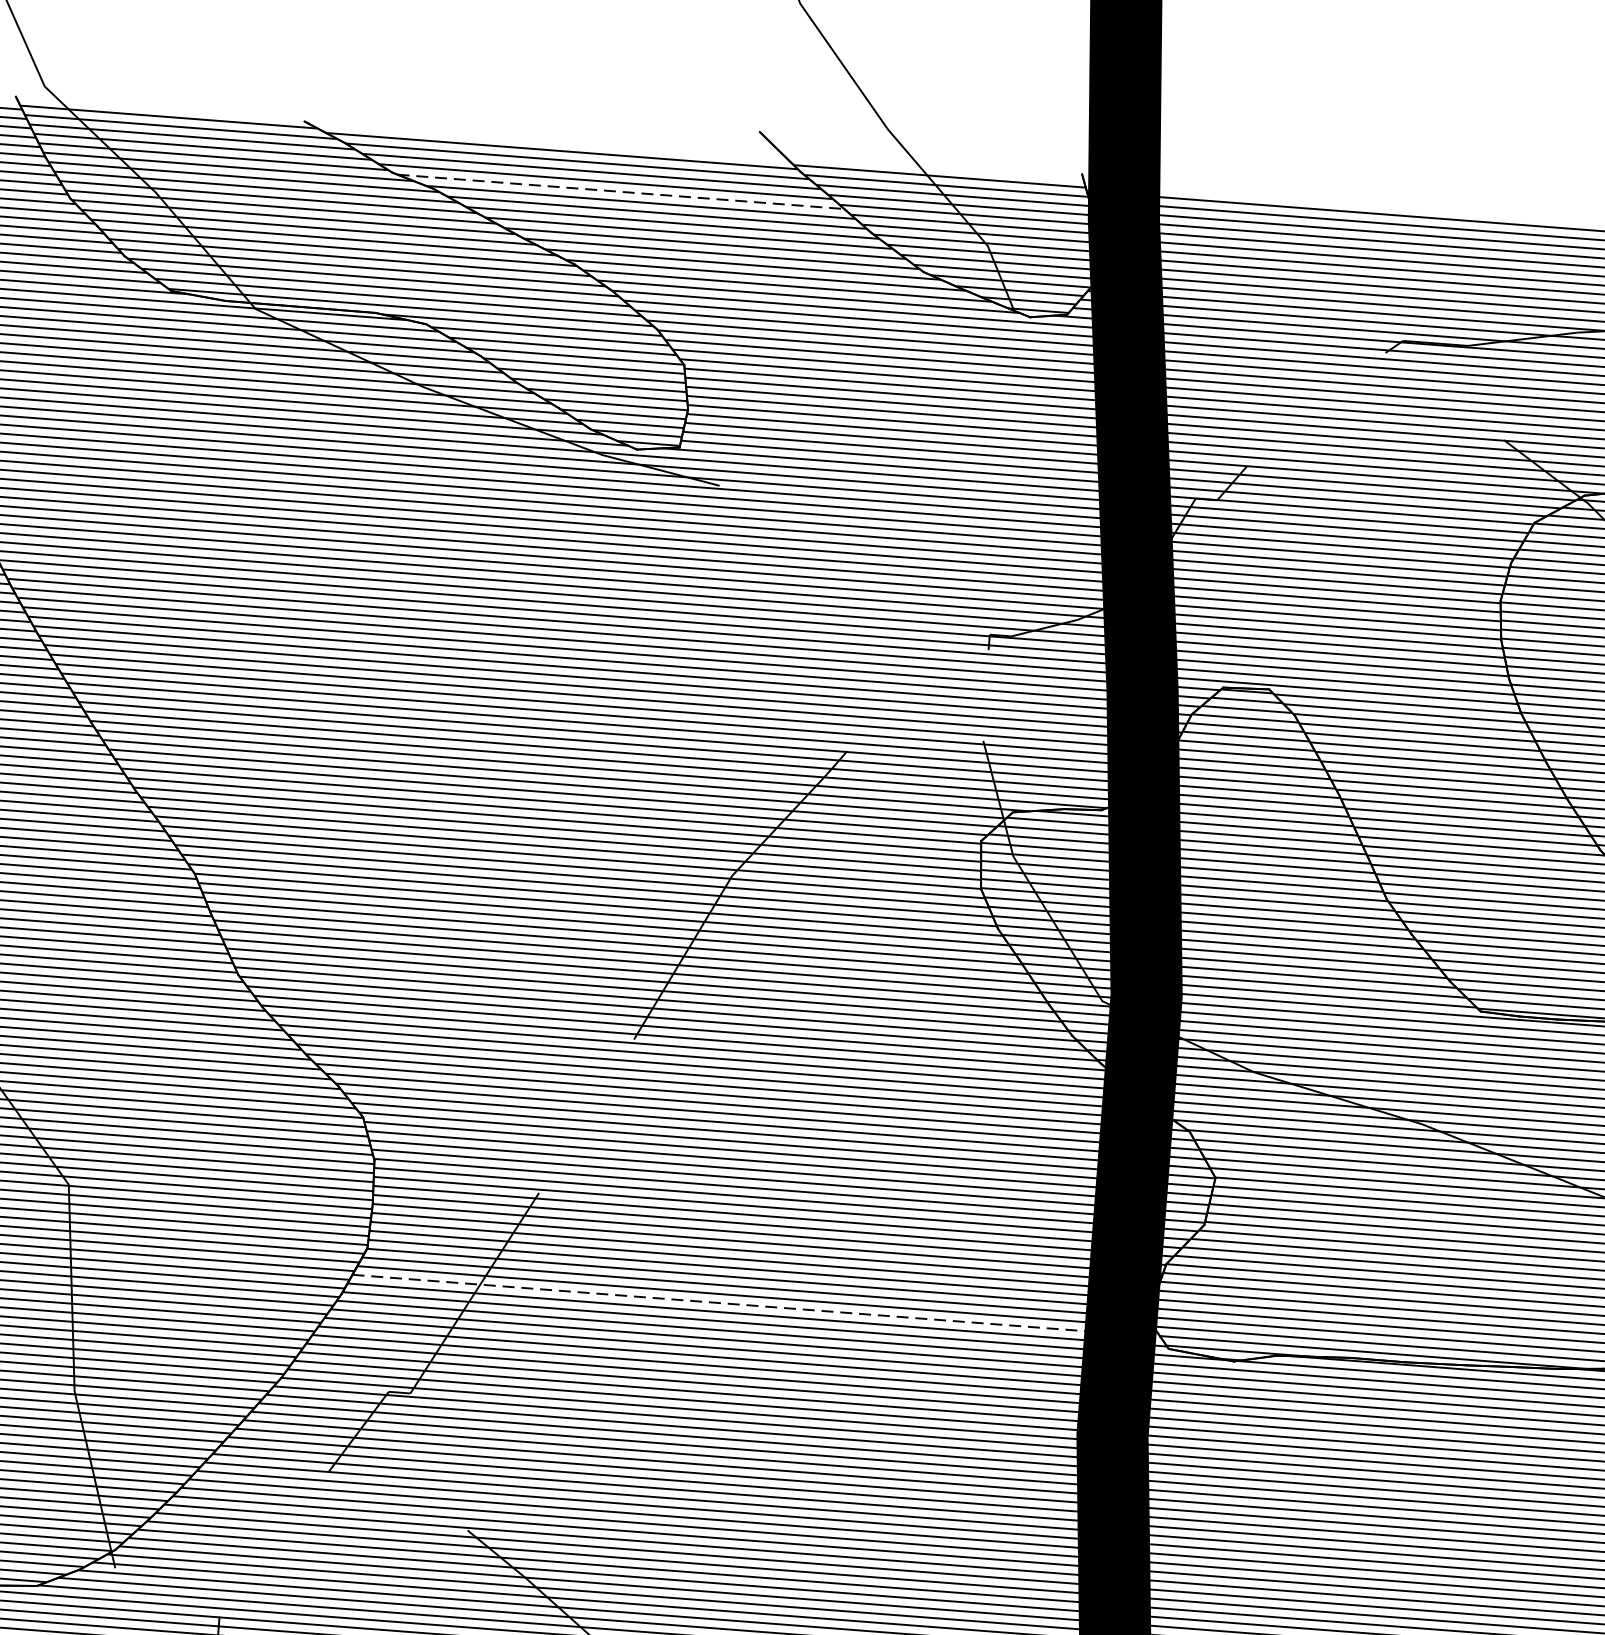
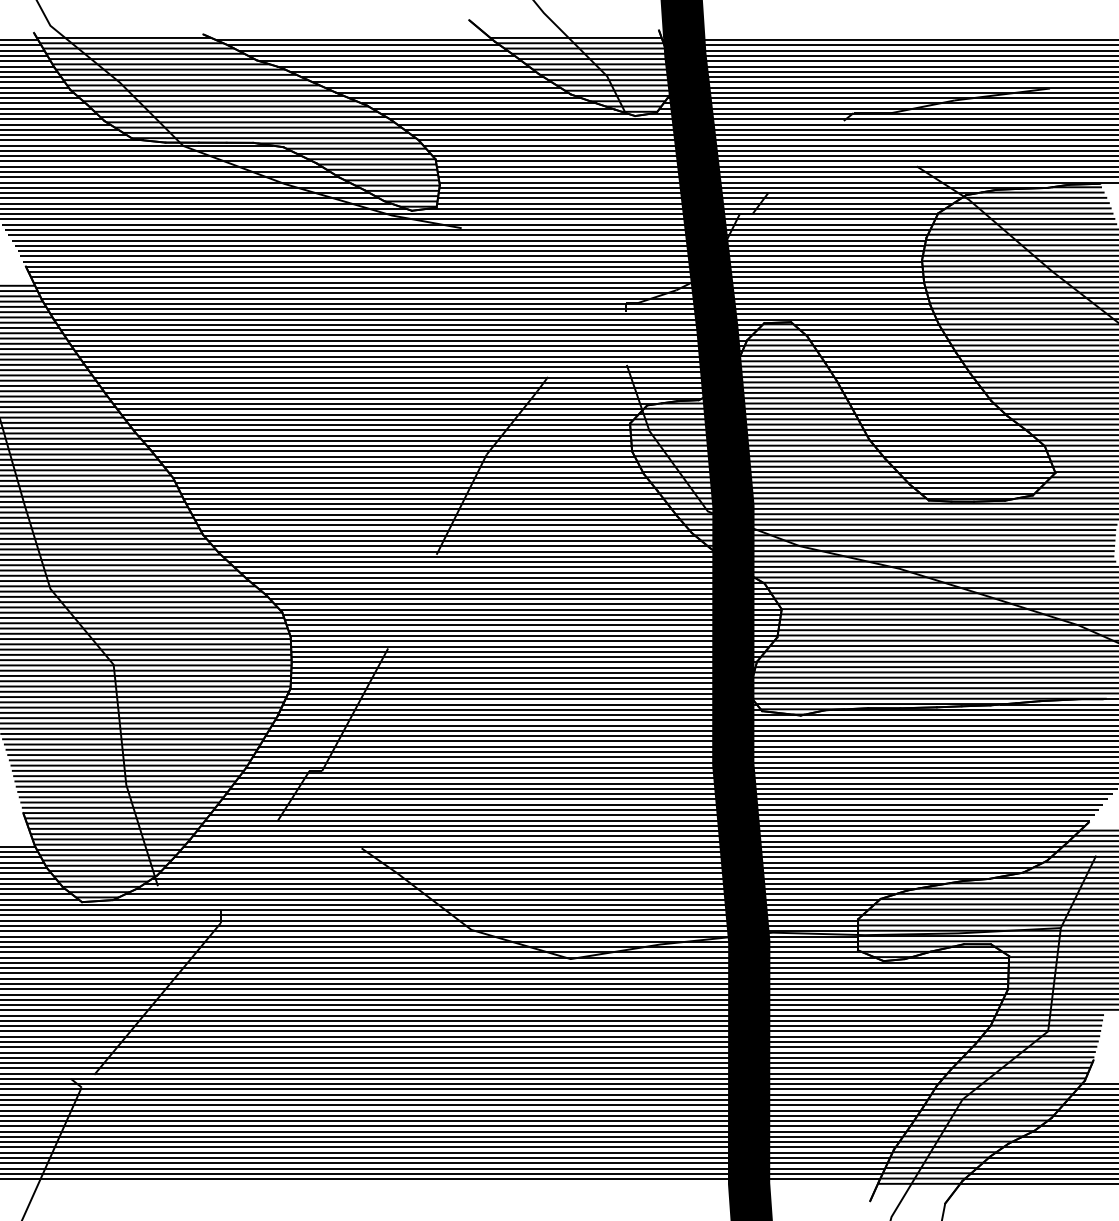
line: (620, 192) -> (390, 61), dashed -> solid
line: (755, 1305) -> (519, 704), dashed -> solid

